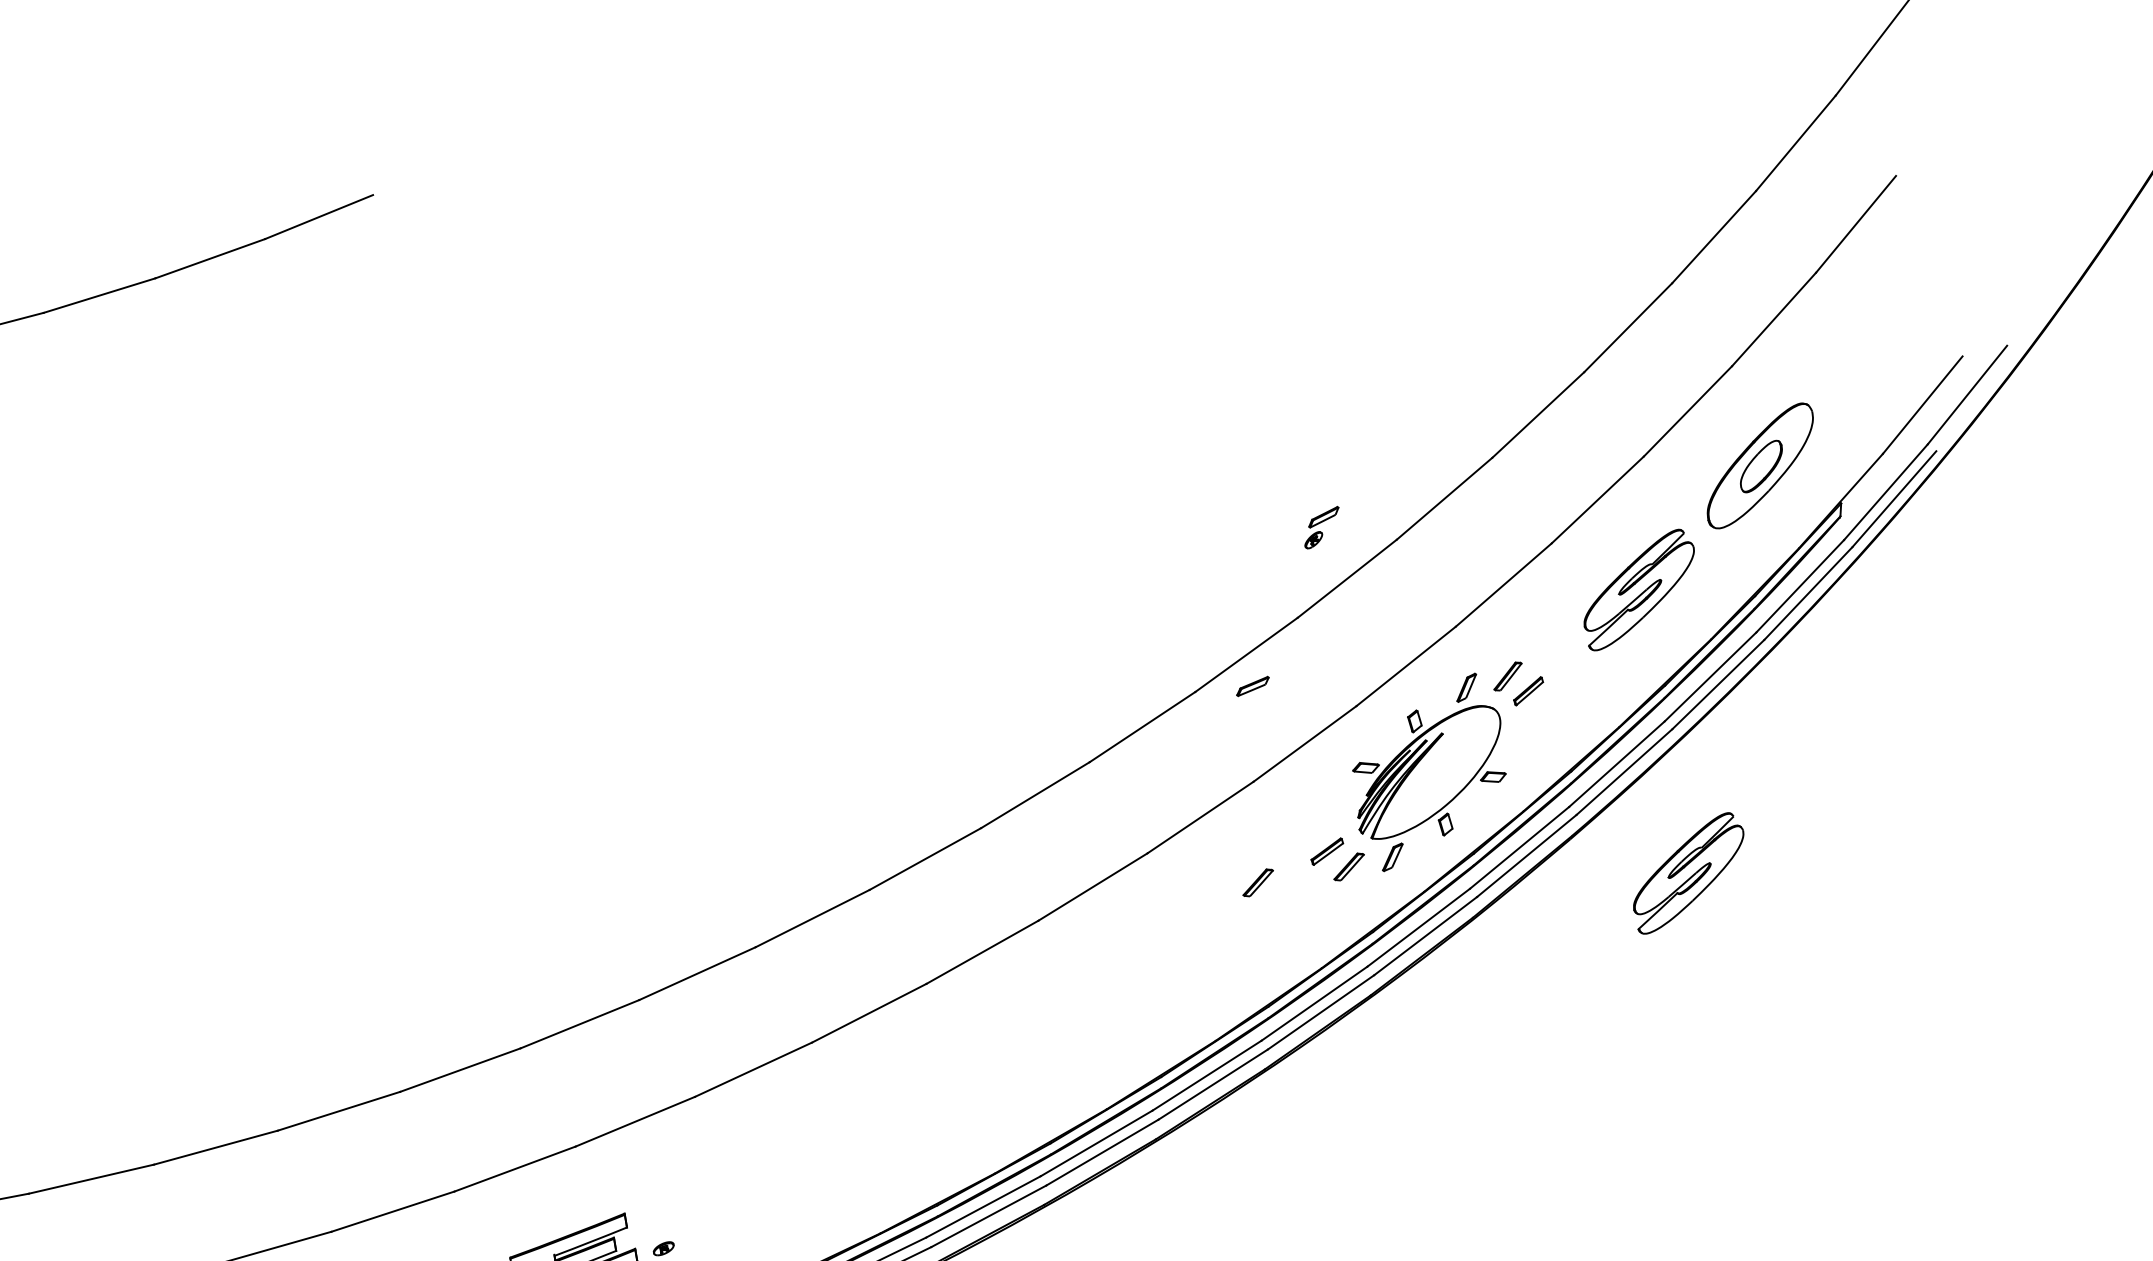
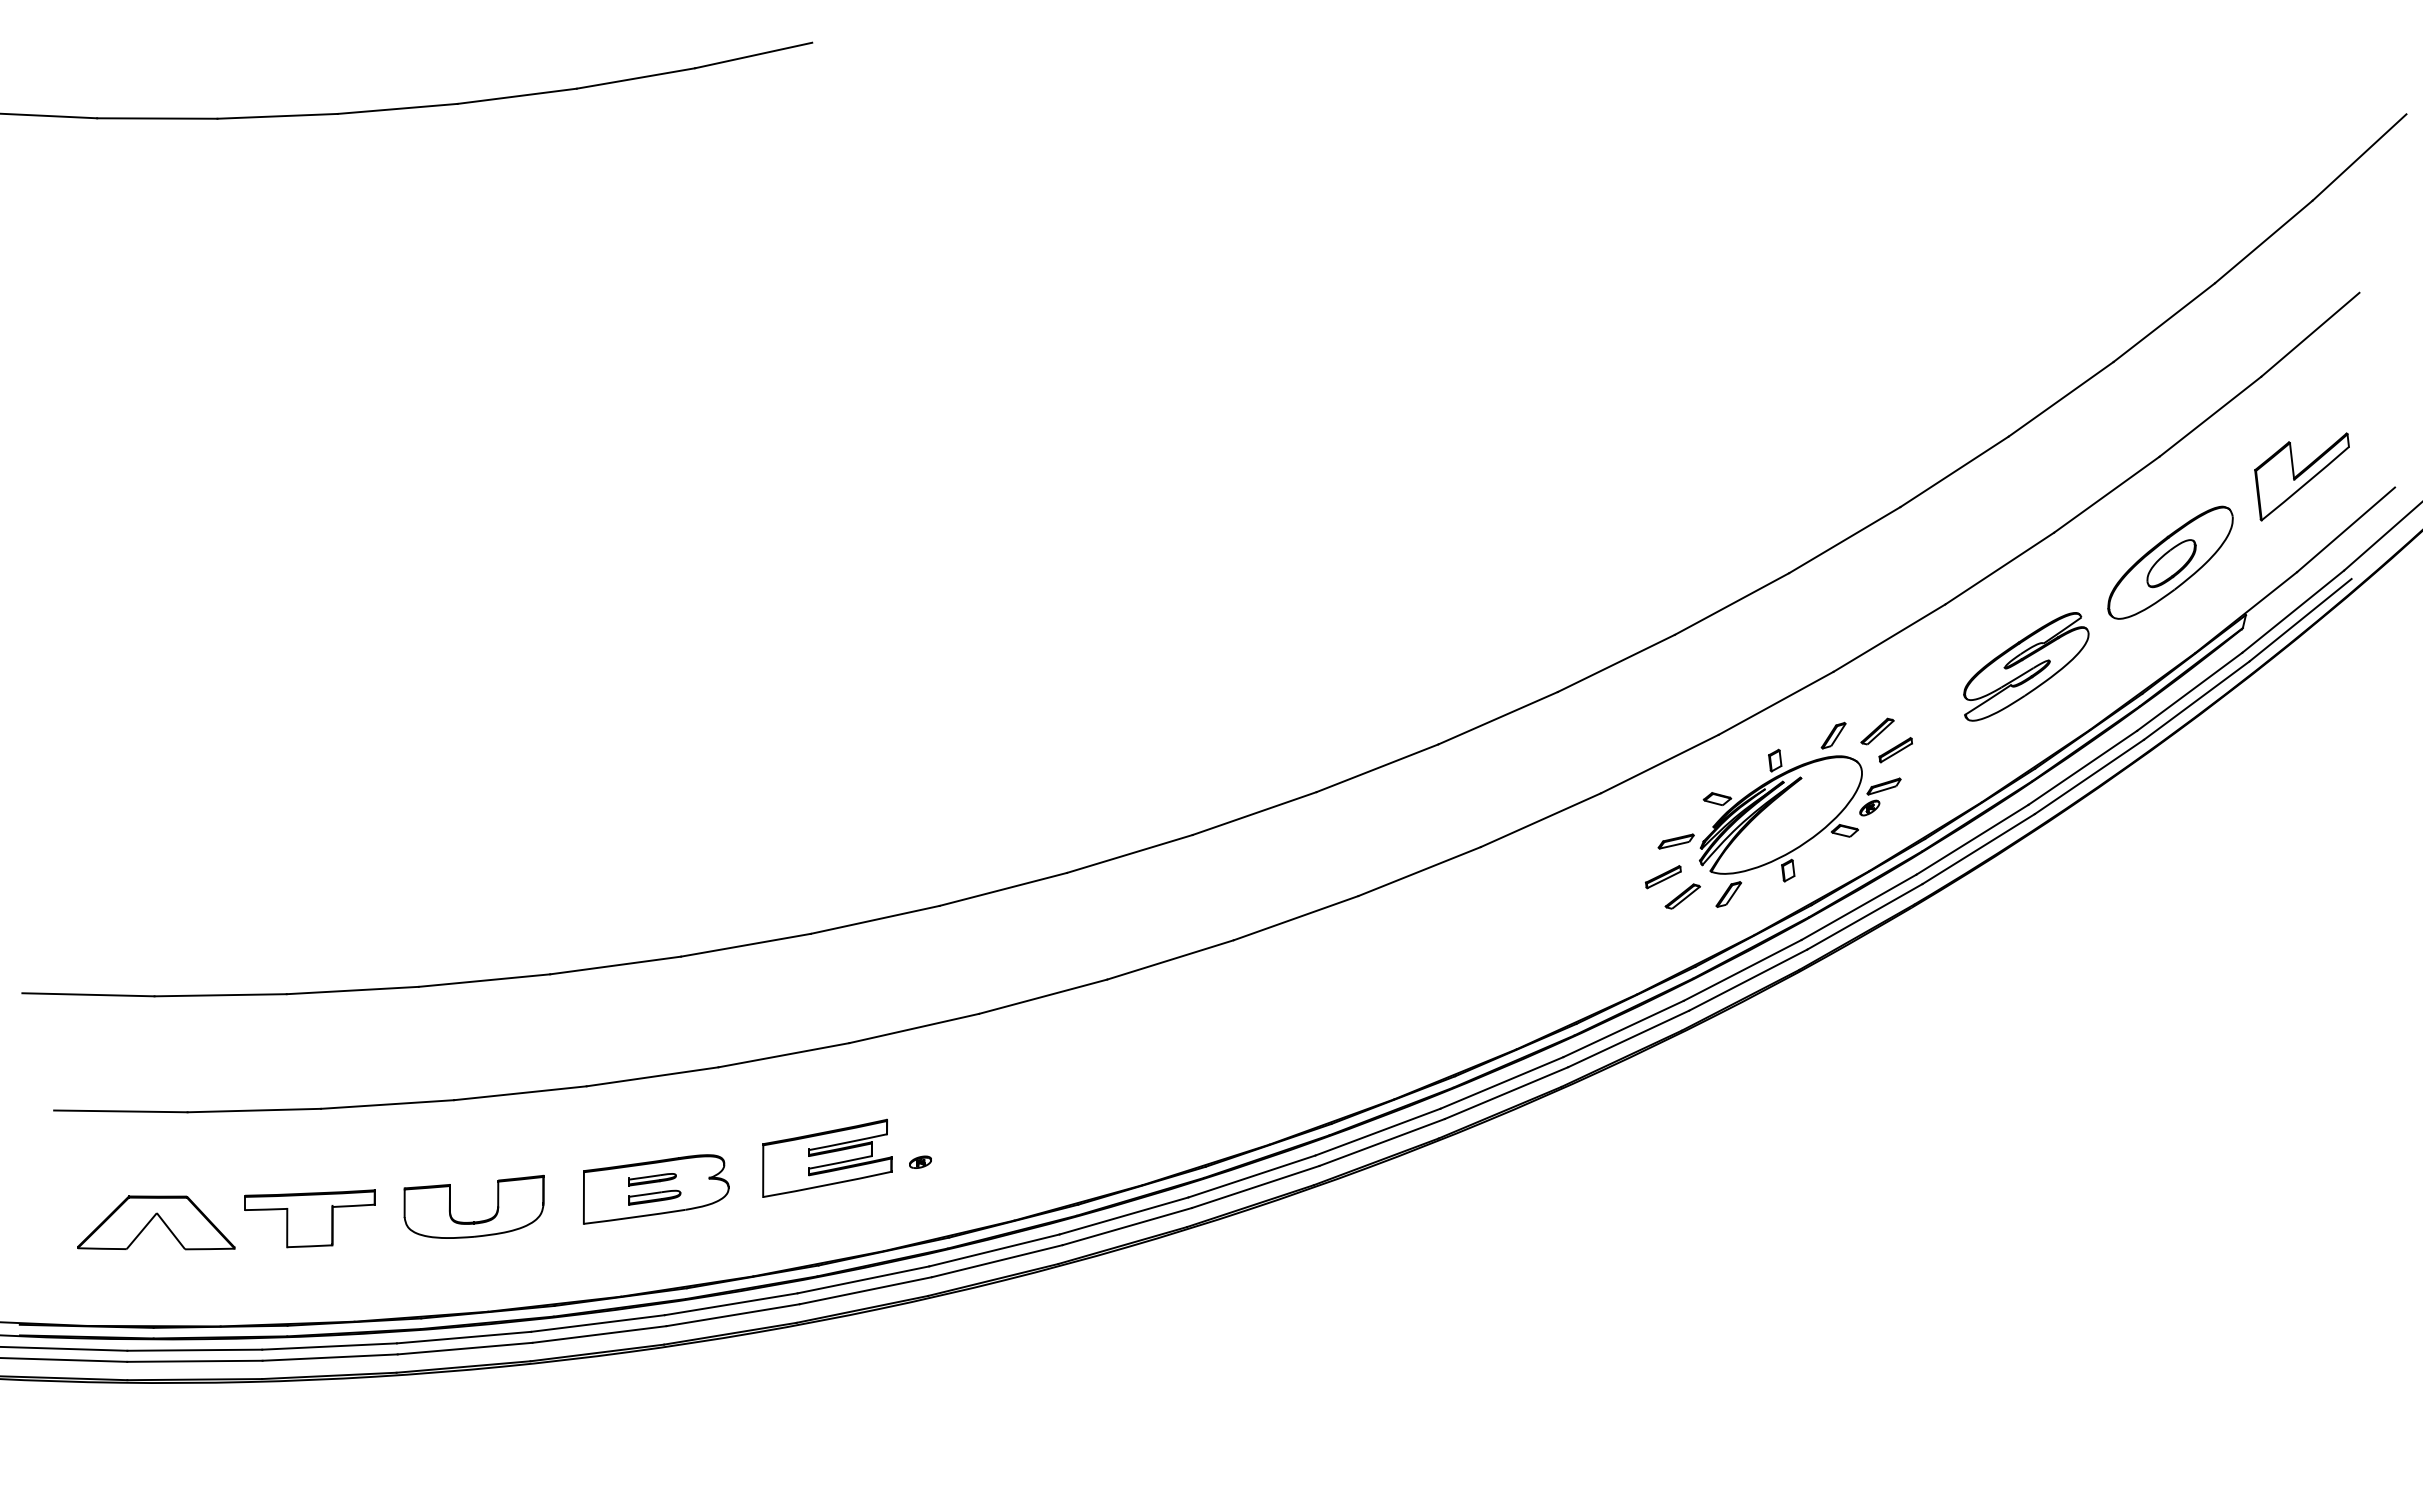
part: (1871, 361) -> (2301, 476), added
part: (1322, 527) -> (1880, 796), moved
part: (1252, 686) -> (1675, 841), moved
part: (1689, 872) -> (2026, 962), removed
part: (1257, 882) -> (1587, 896), removed

